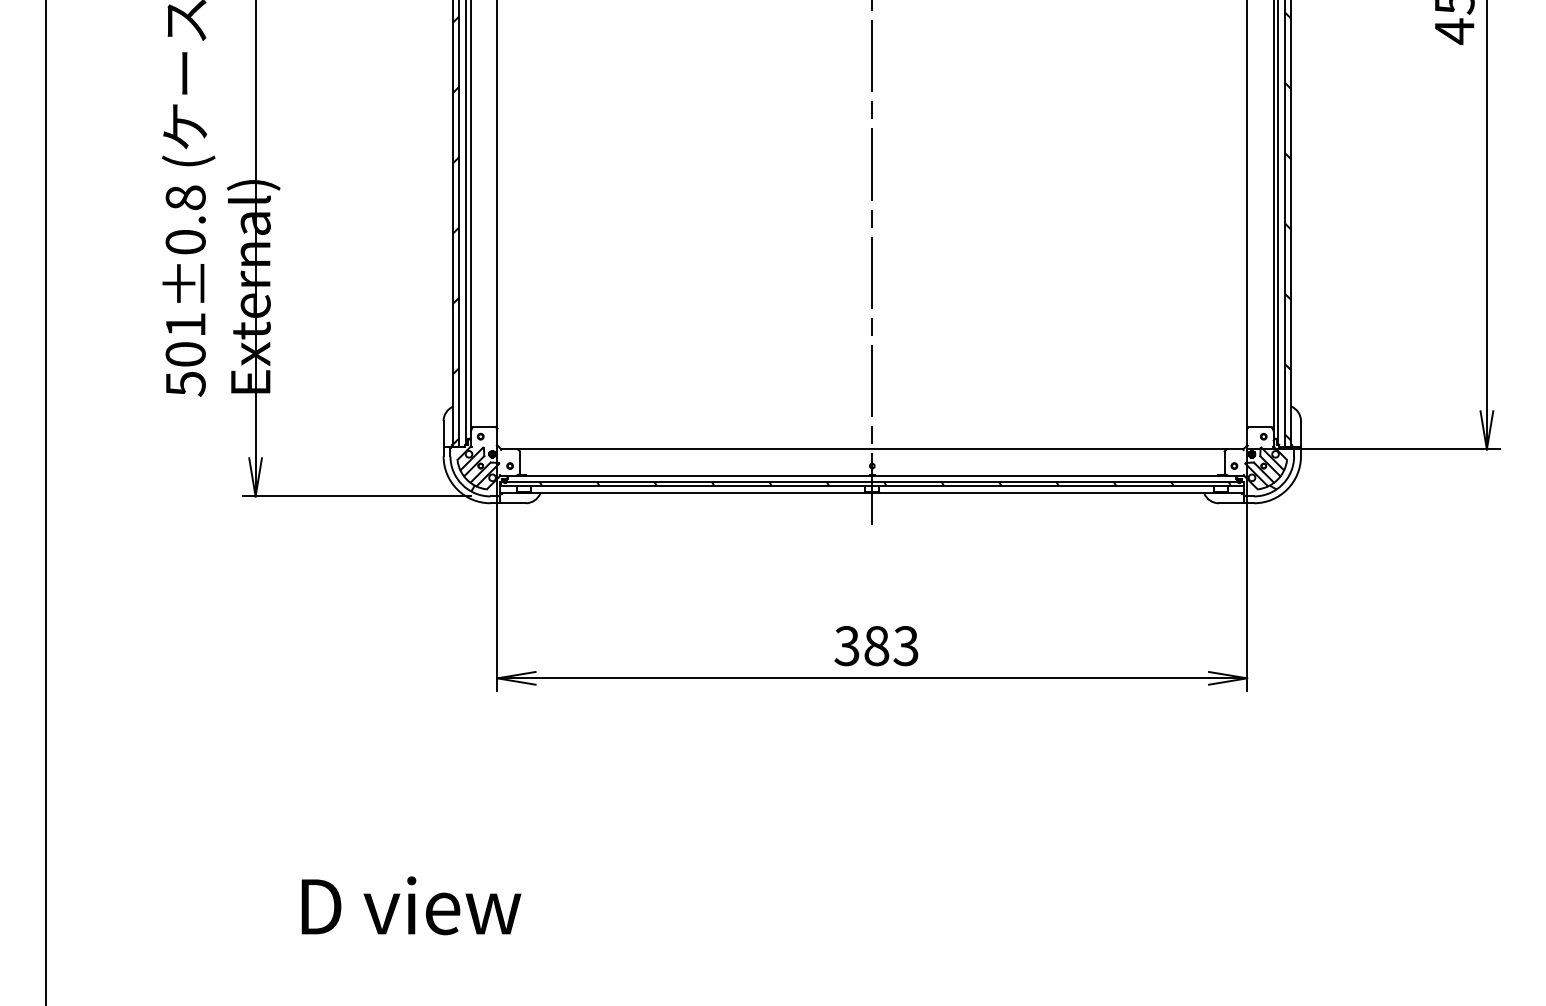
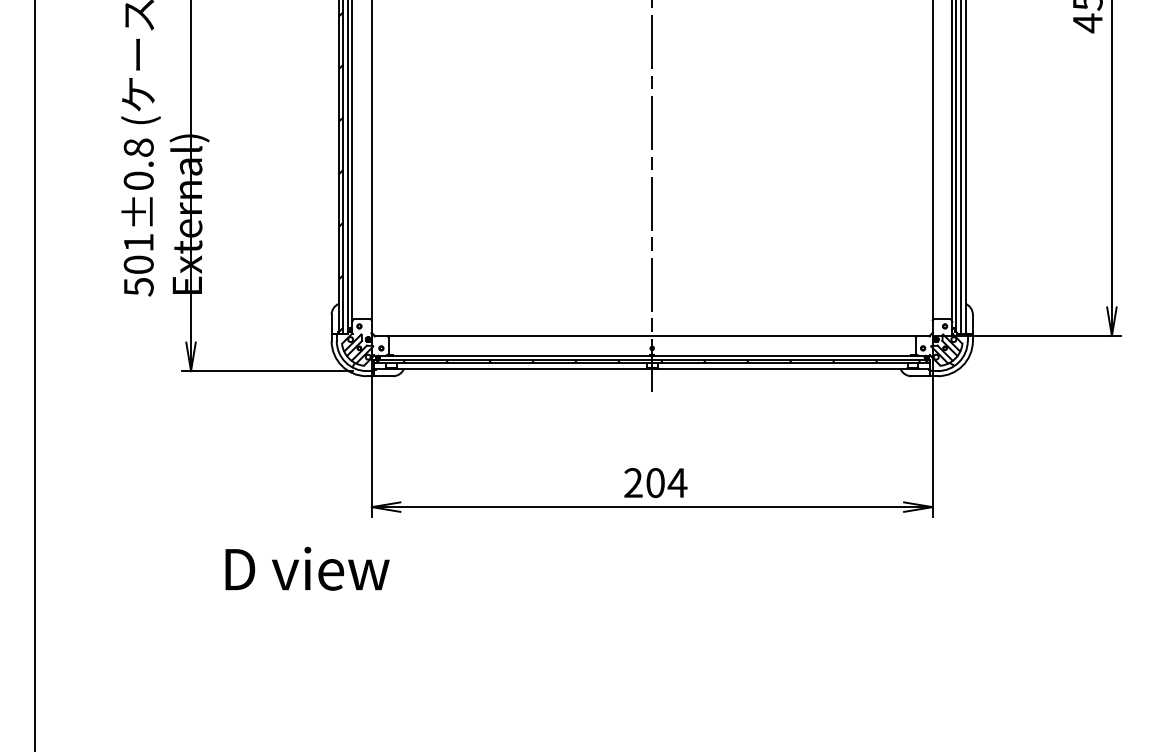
hatch: (1288, 226) -> (963, 169), removed
text: (876, 646) -> (655, 483), 383 -> 204
text: (411, 905) -> (307, 568), moved

